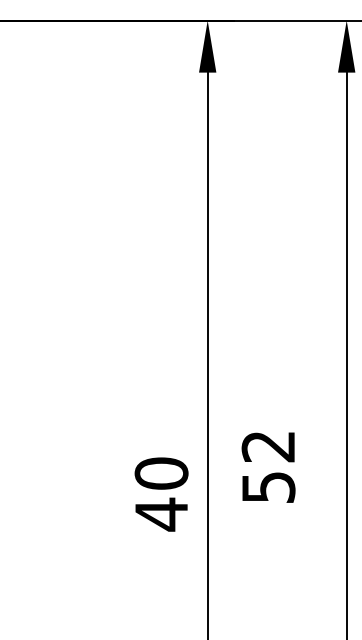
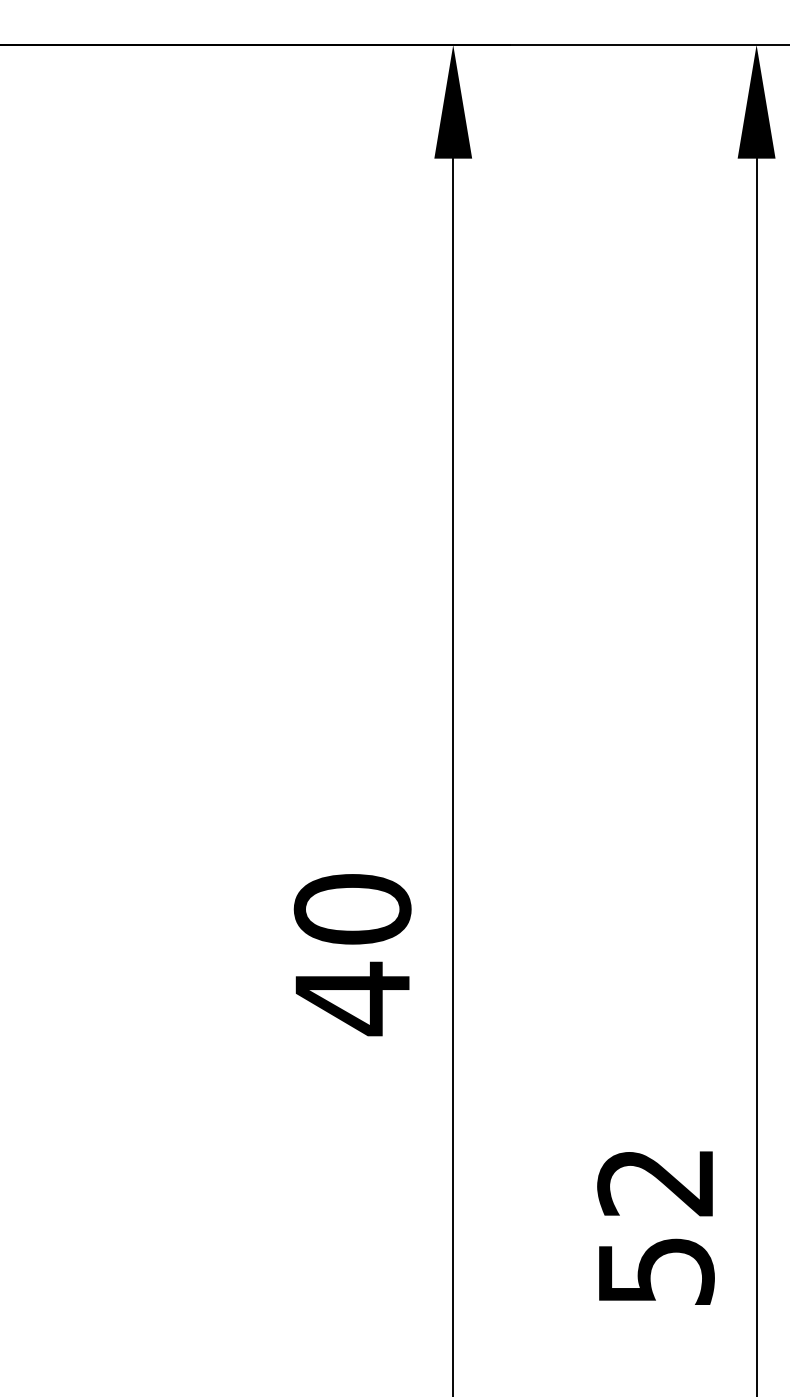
text: (268, 467) -> (655, 1227), moved
text: (161, 494) -> (352, 954), moved

